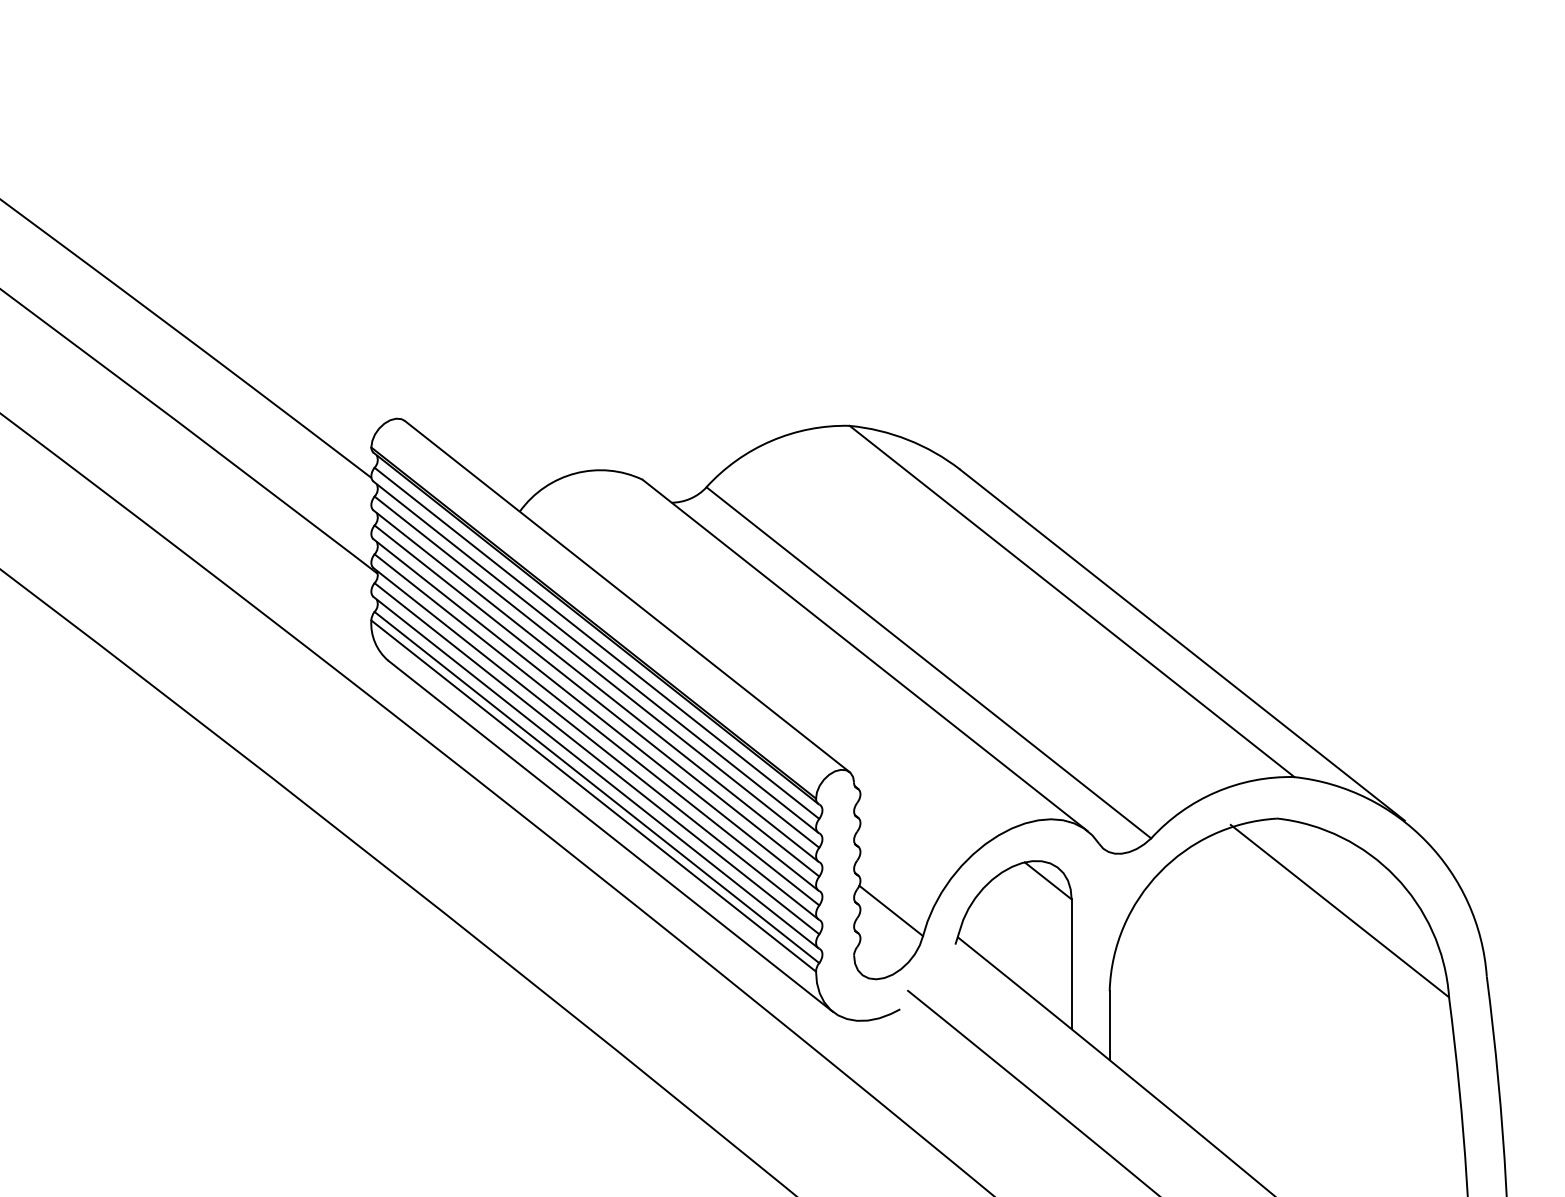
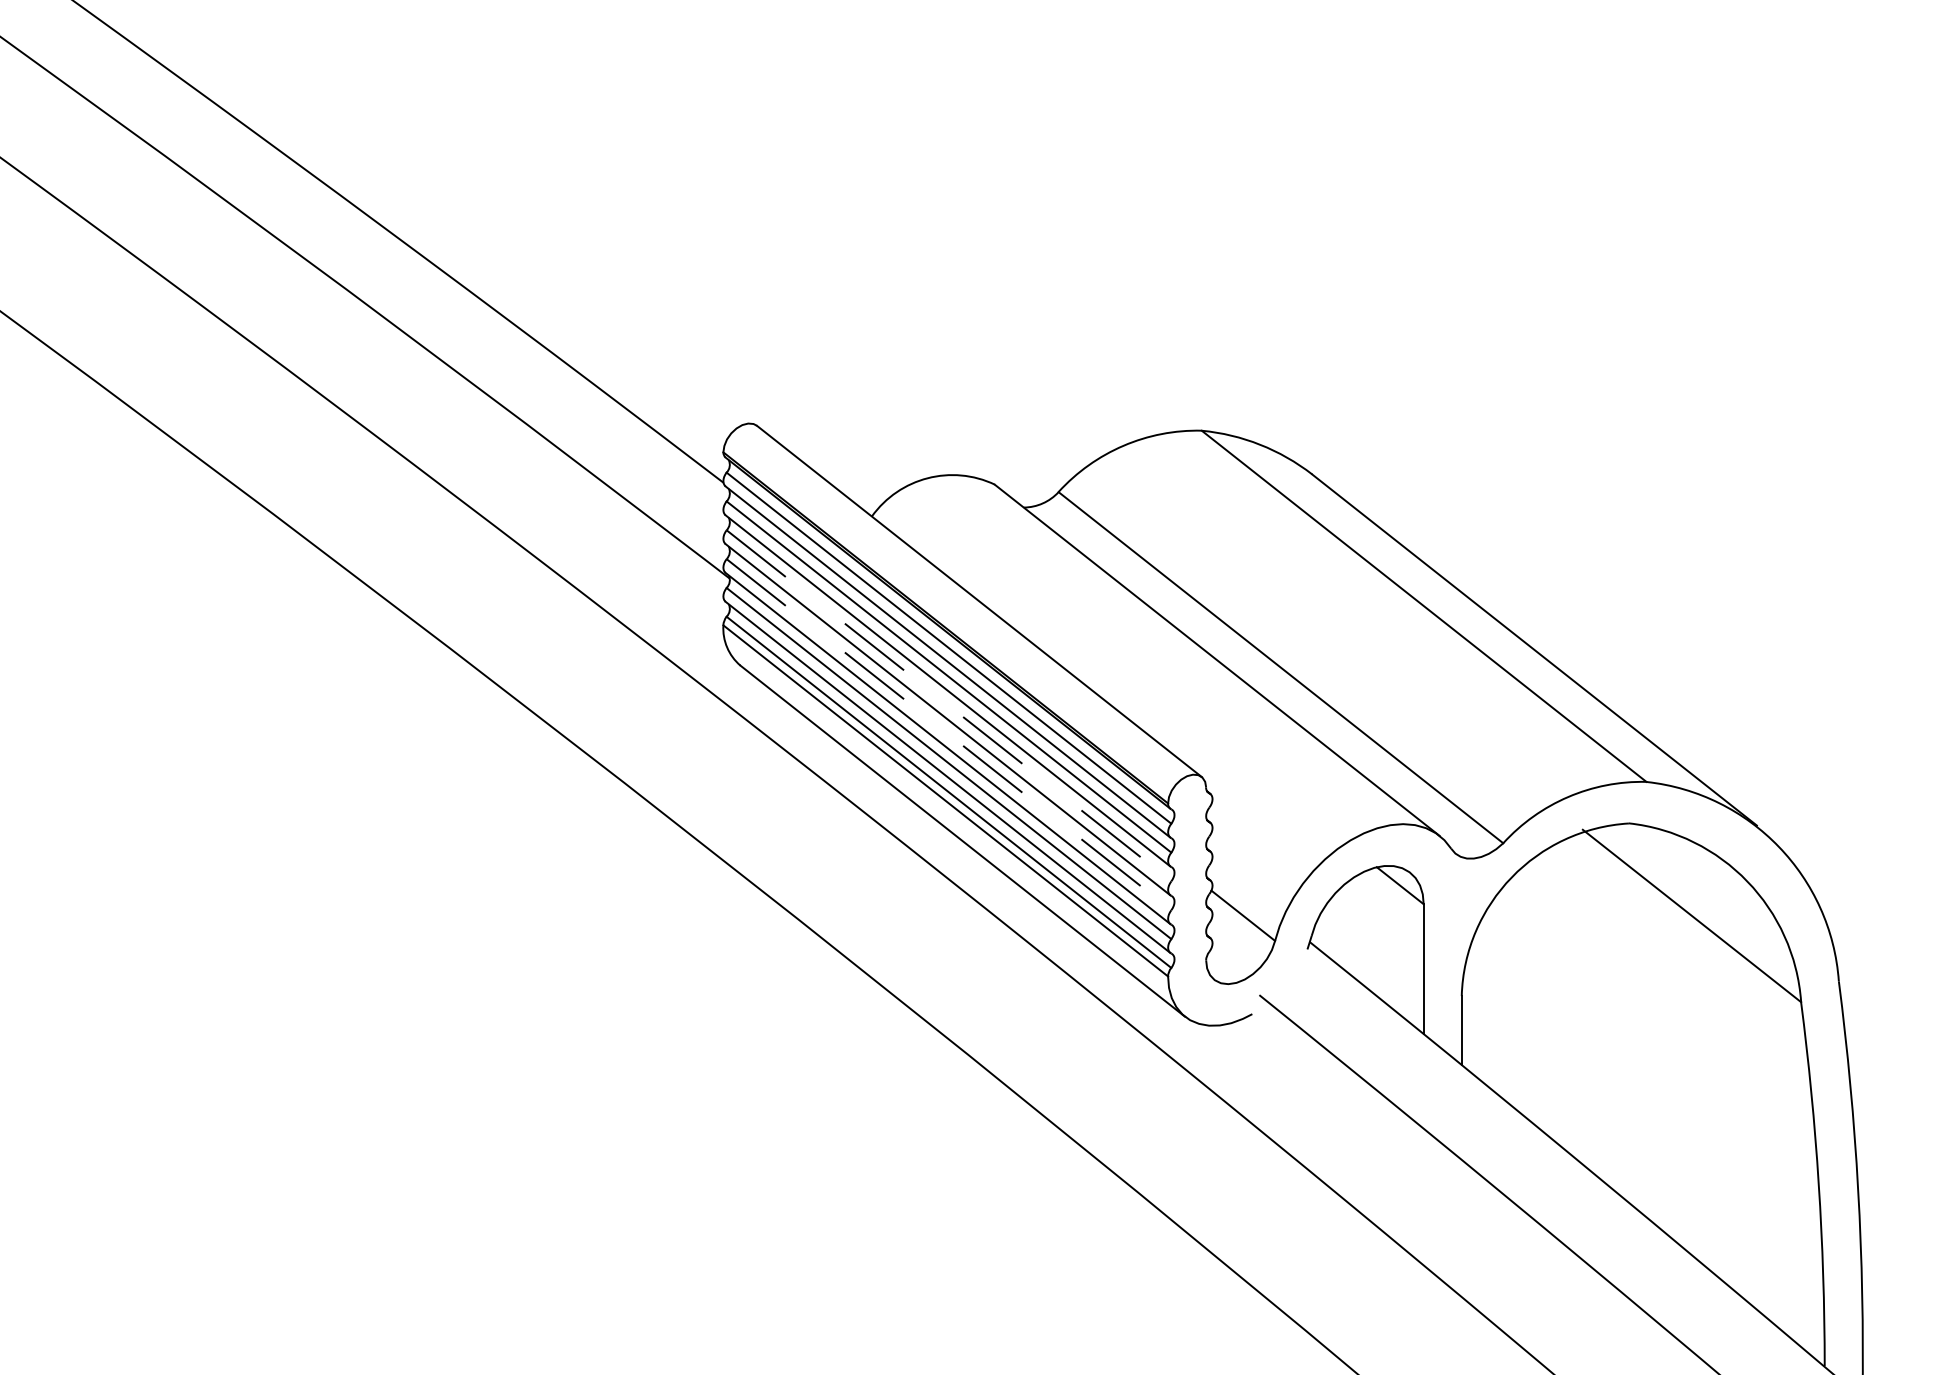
line: (597, 701) -> (949, 706), solid -> dashed
line: (597, 730) -> (949, 735), solid -> dashed

